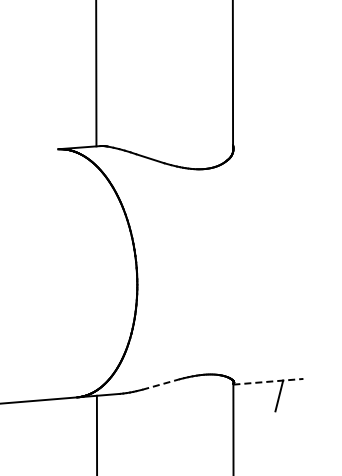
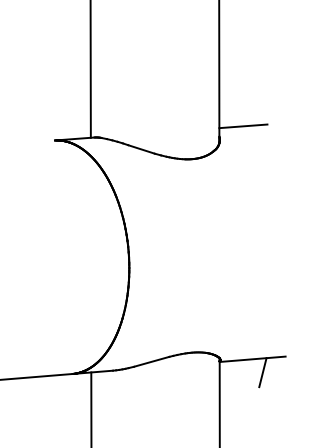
line: (258, 134) -> (243, 126), added
line: (268, 381) -> (252, 359), dashed -> solid
line: (161, 384) -> (152, 361), dashed -> solid

